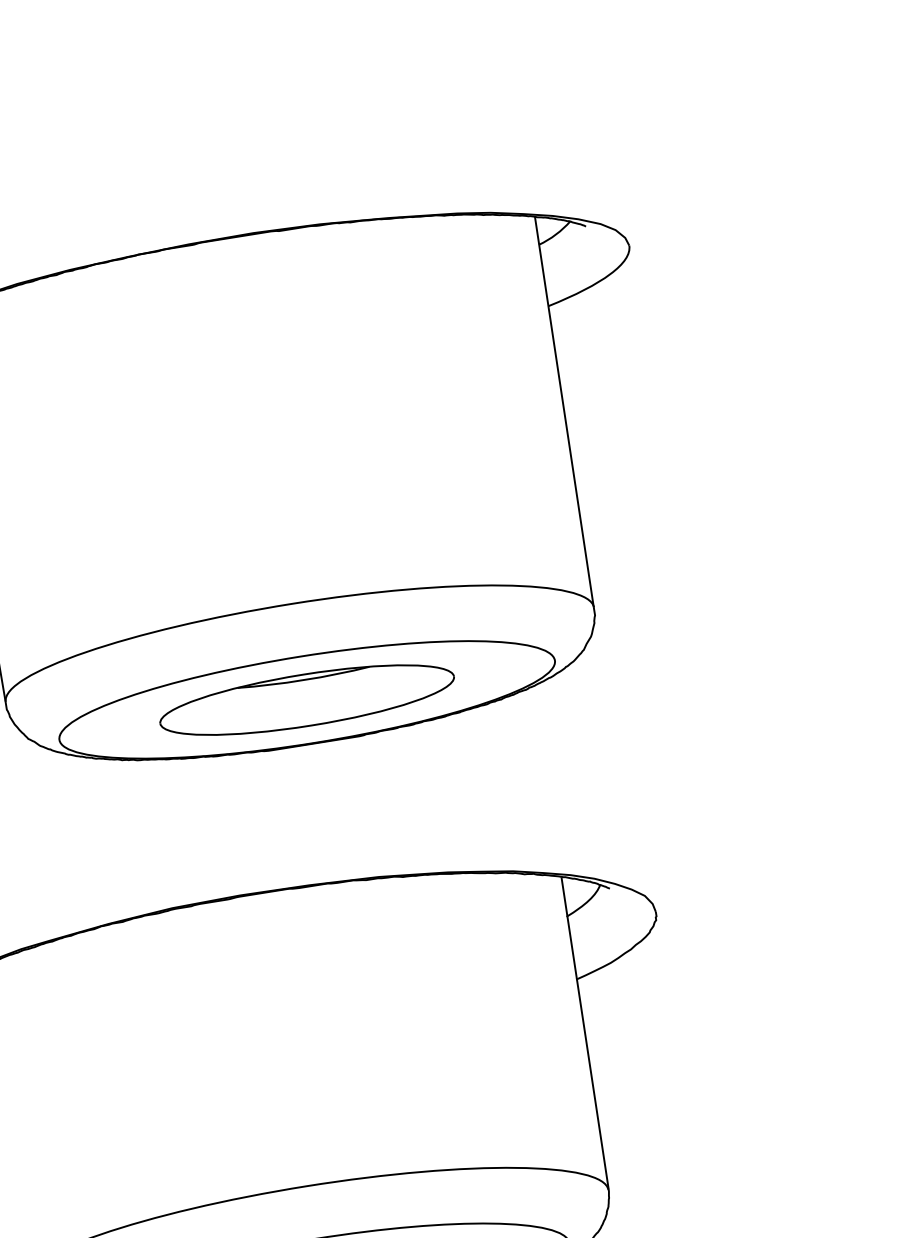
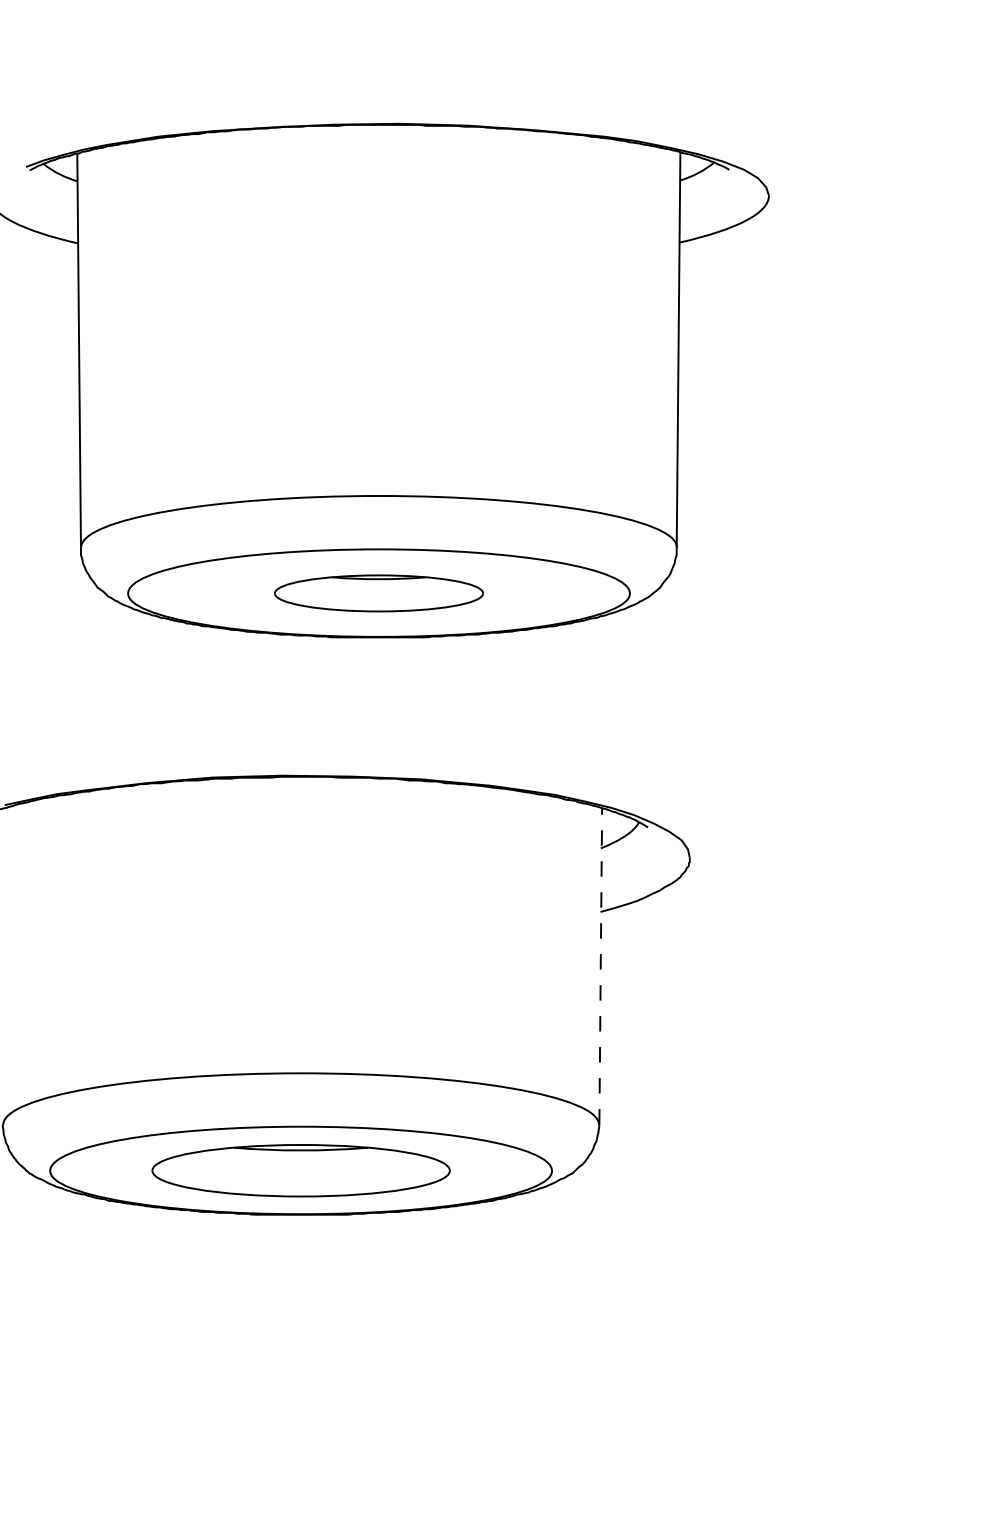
part: (306, 700) -> (378, 593), size x0.7
line: (584, 1033) -> (600, 966), solid -> dashed

